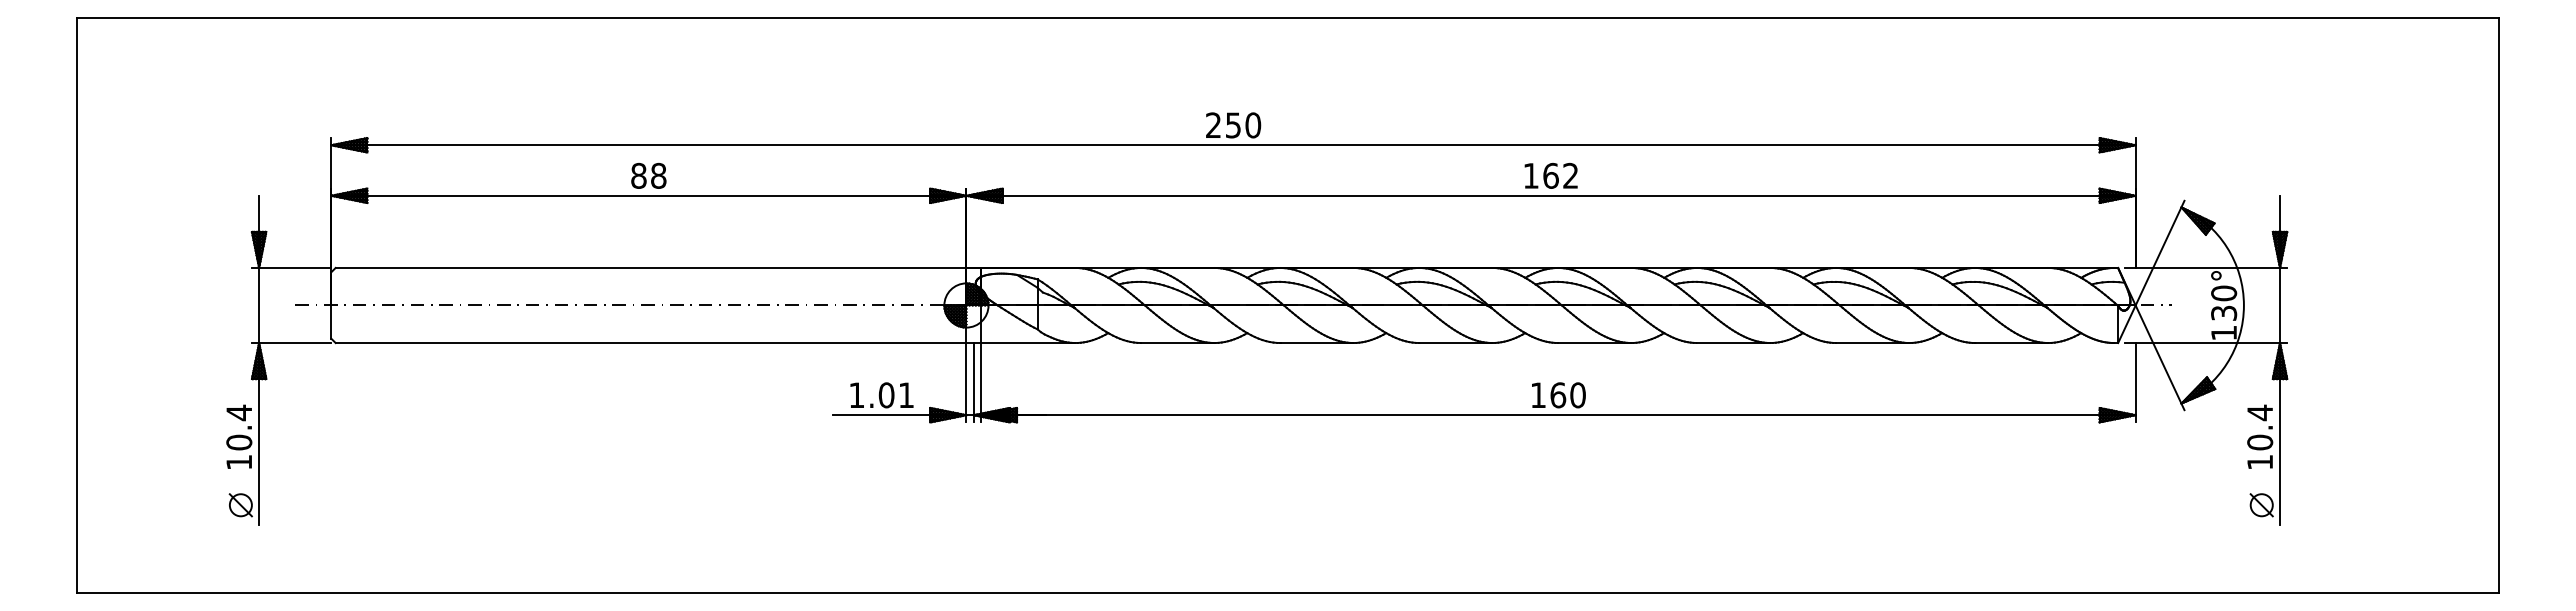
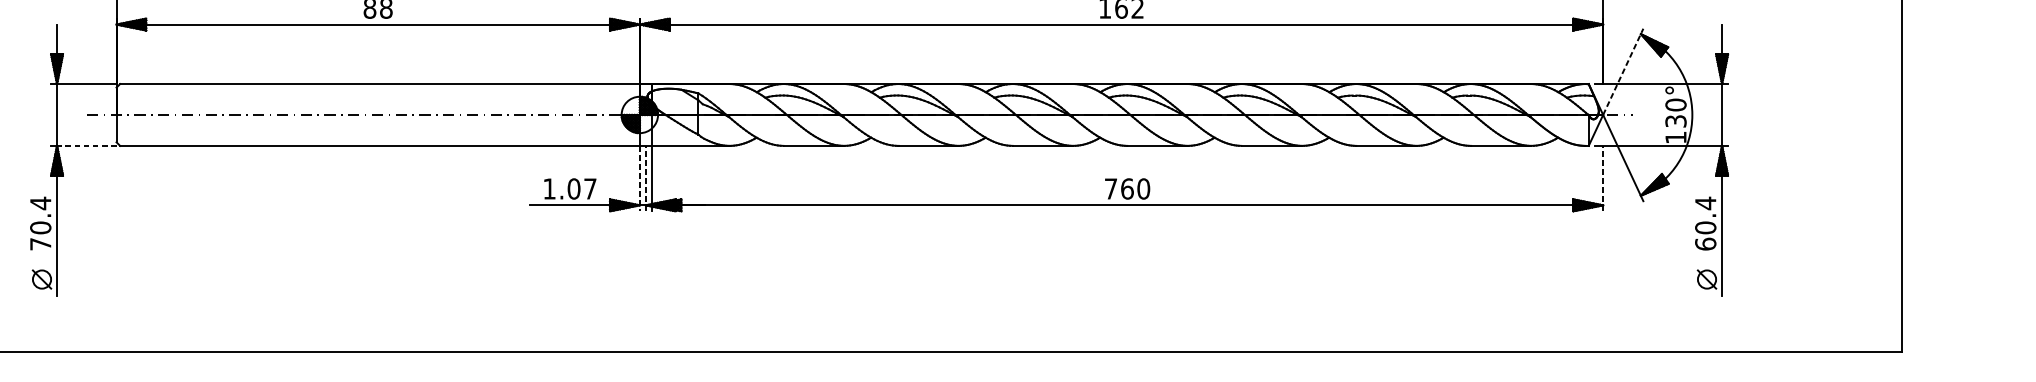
line: (2160, 253) -> (1623, 72), solid -> dashed
line: (294, 343) -> (86, 146), solid -> dashed
line: (966, 382) -> (639, 178), solid -> dashed
line: (973, 382) -> (645, 178), solid -> dashed
line: (2135, 382) -> (1603, 178), solid -> dashed
text: (906, 394) -> (590, 188), 1.01 -> 1.07
text: (1538, 394) -> (1111, 188), 160 -> 760
text: (238, 462) -> (40, 244), 10.4 -> 70.4
text: (2260, 462) -> (1706, 244), 10.4 -> 60.4

